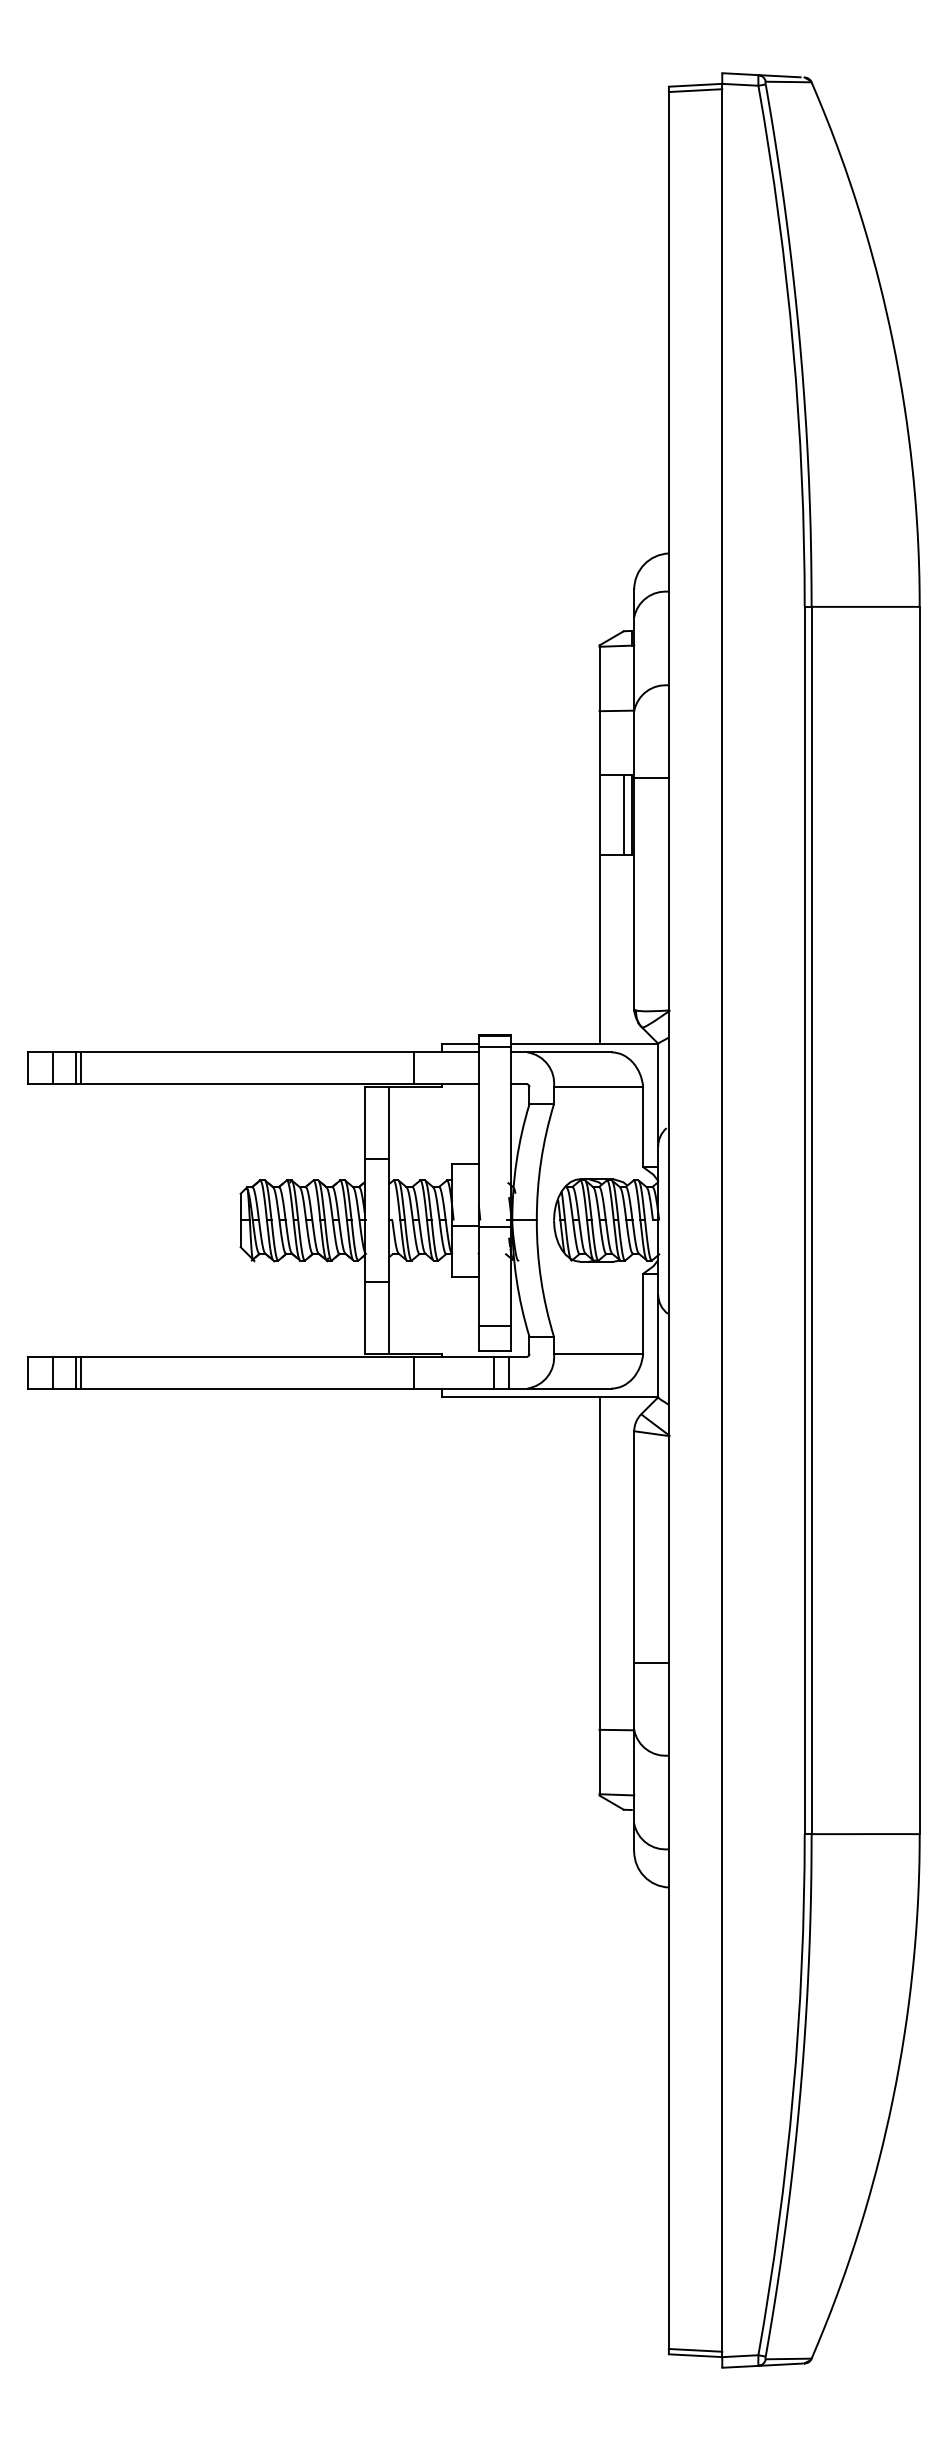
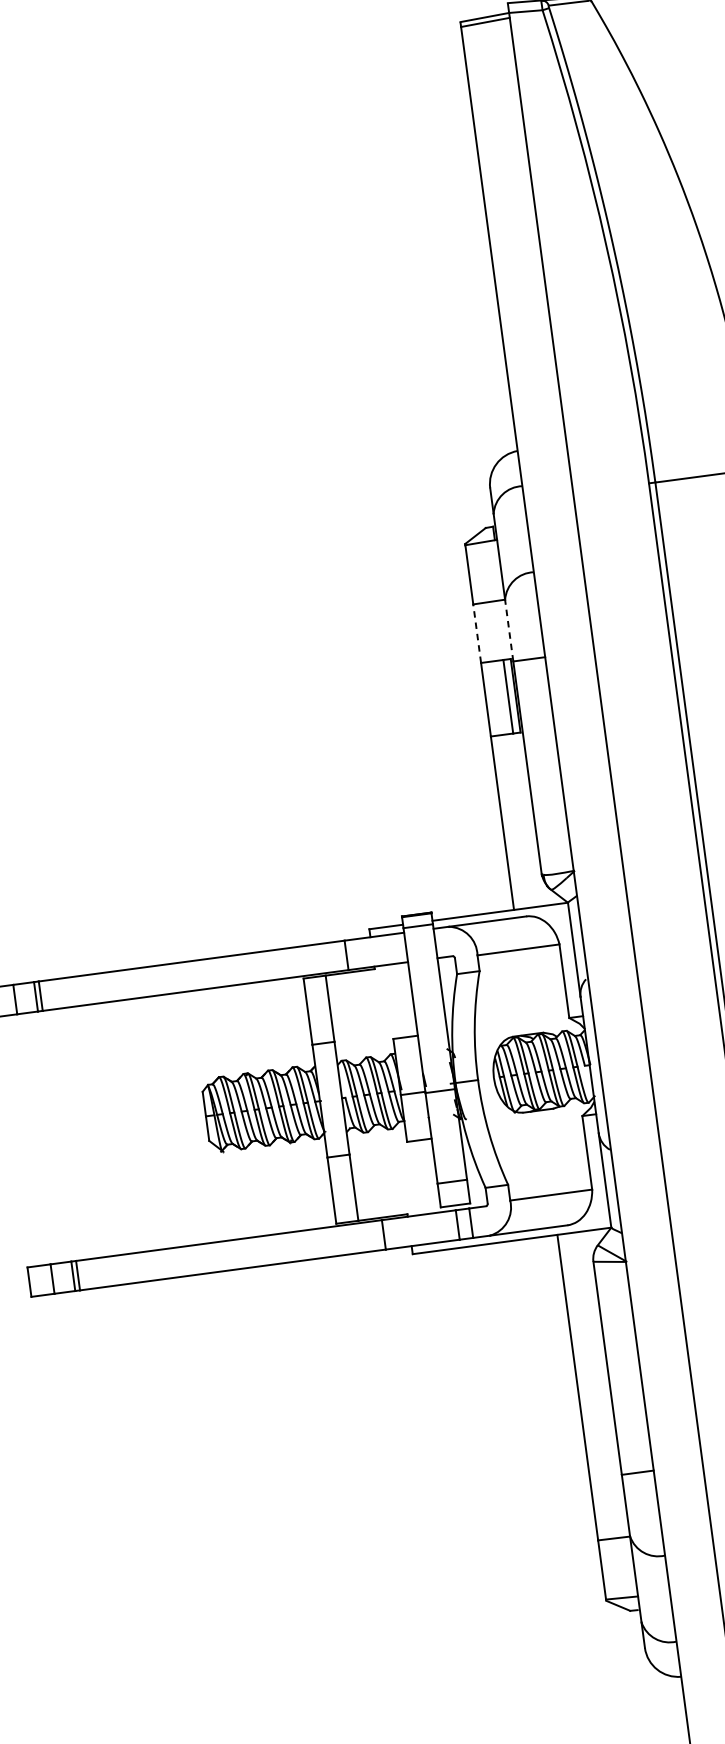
line: (599, 743) -> (477, 634), solid -> dashed
line: (634, 743) -> (509, 629), solid -> dashed

